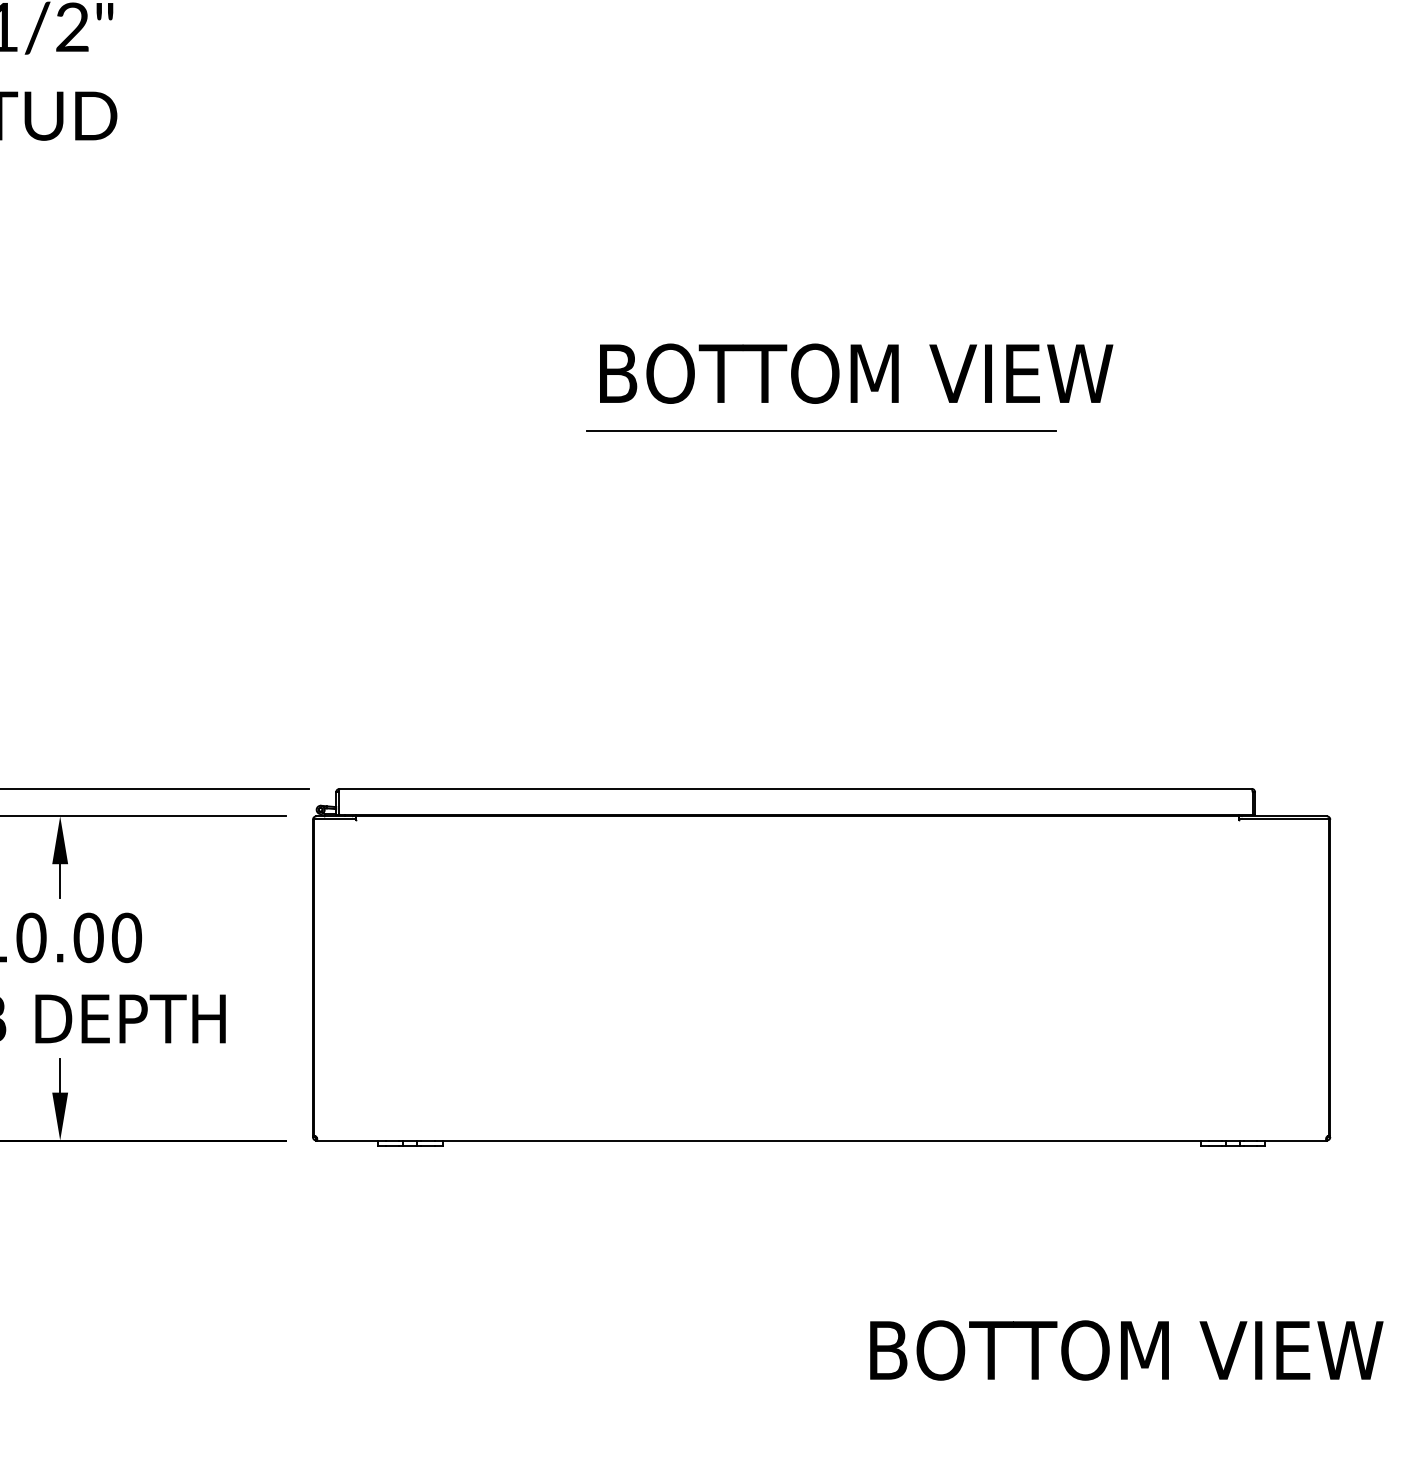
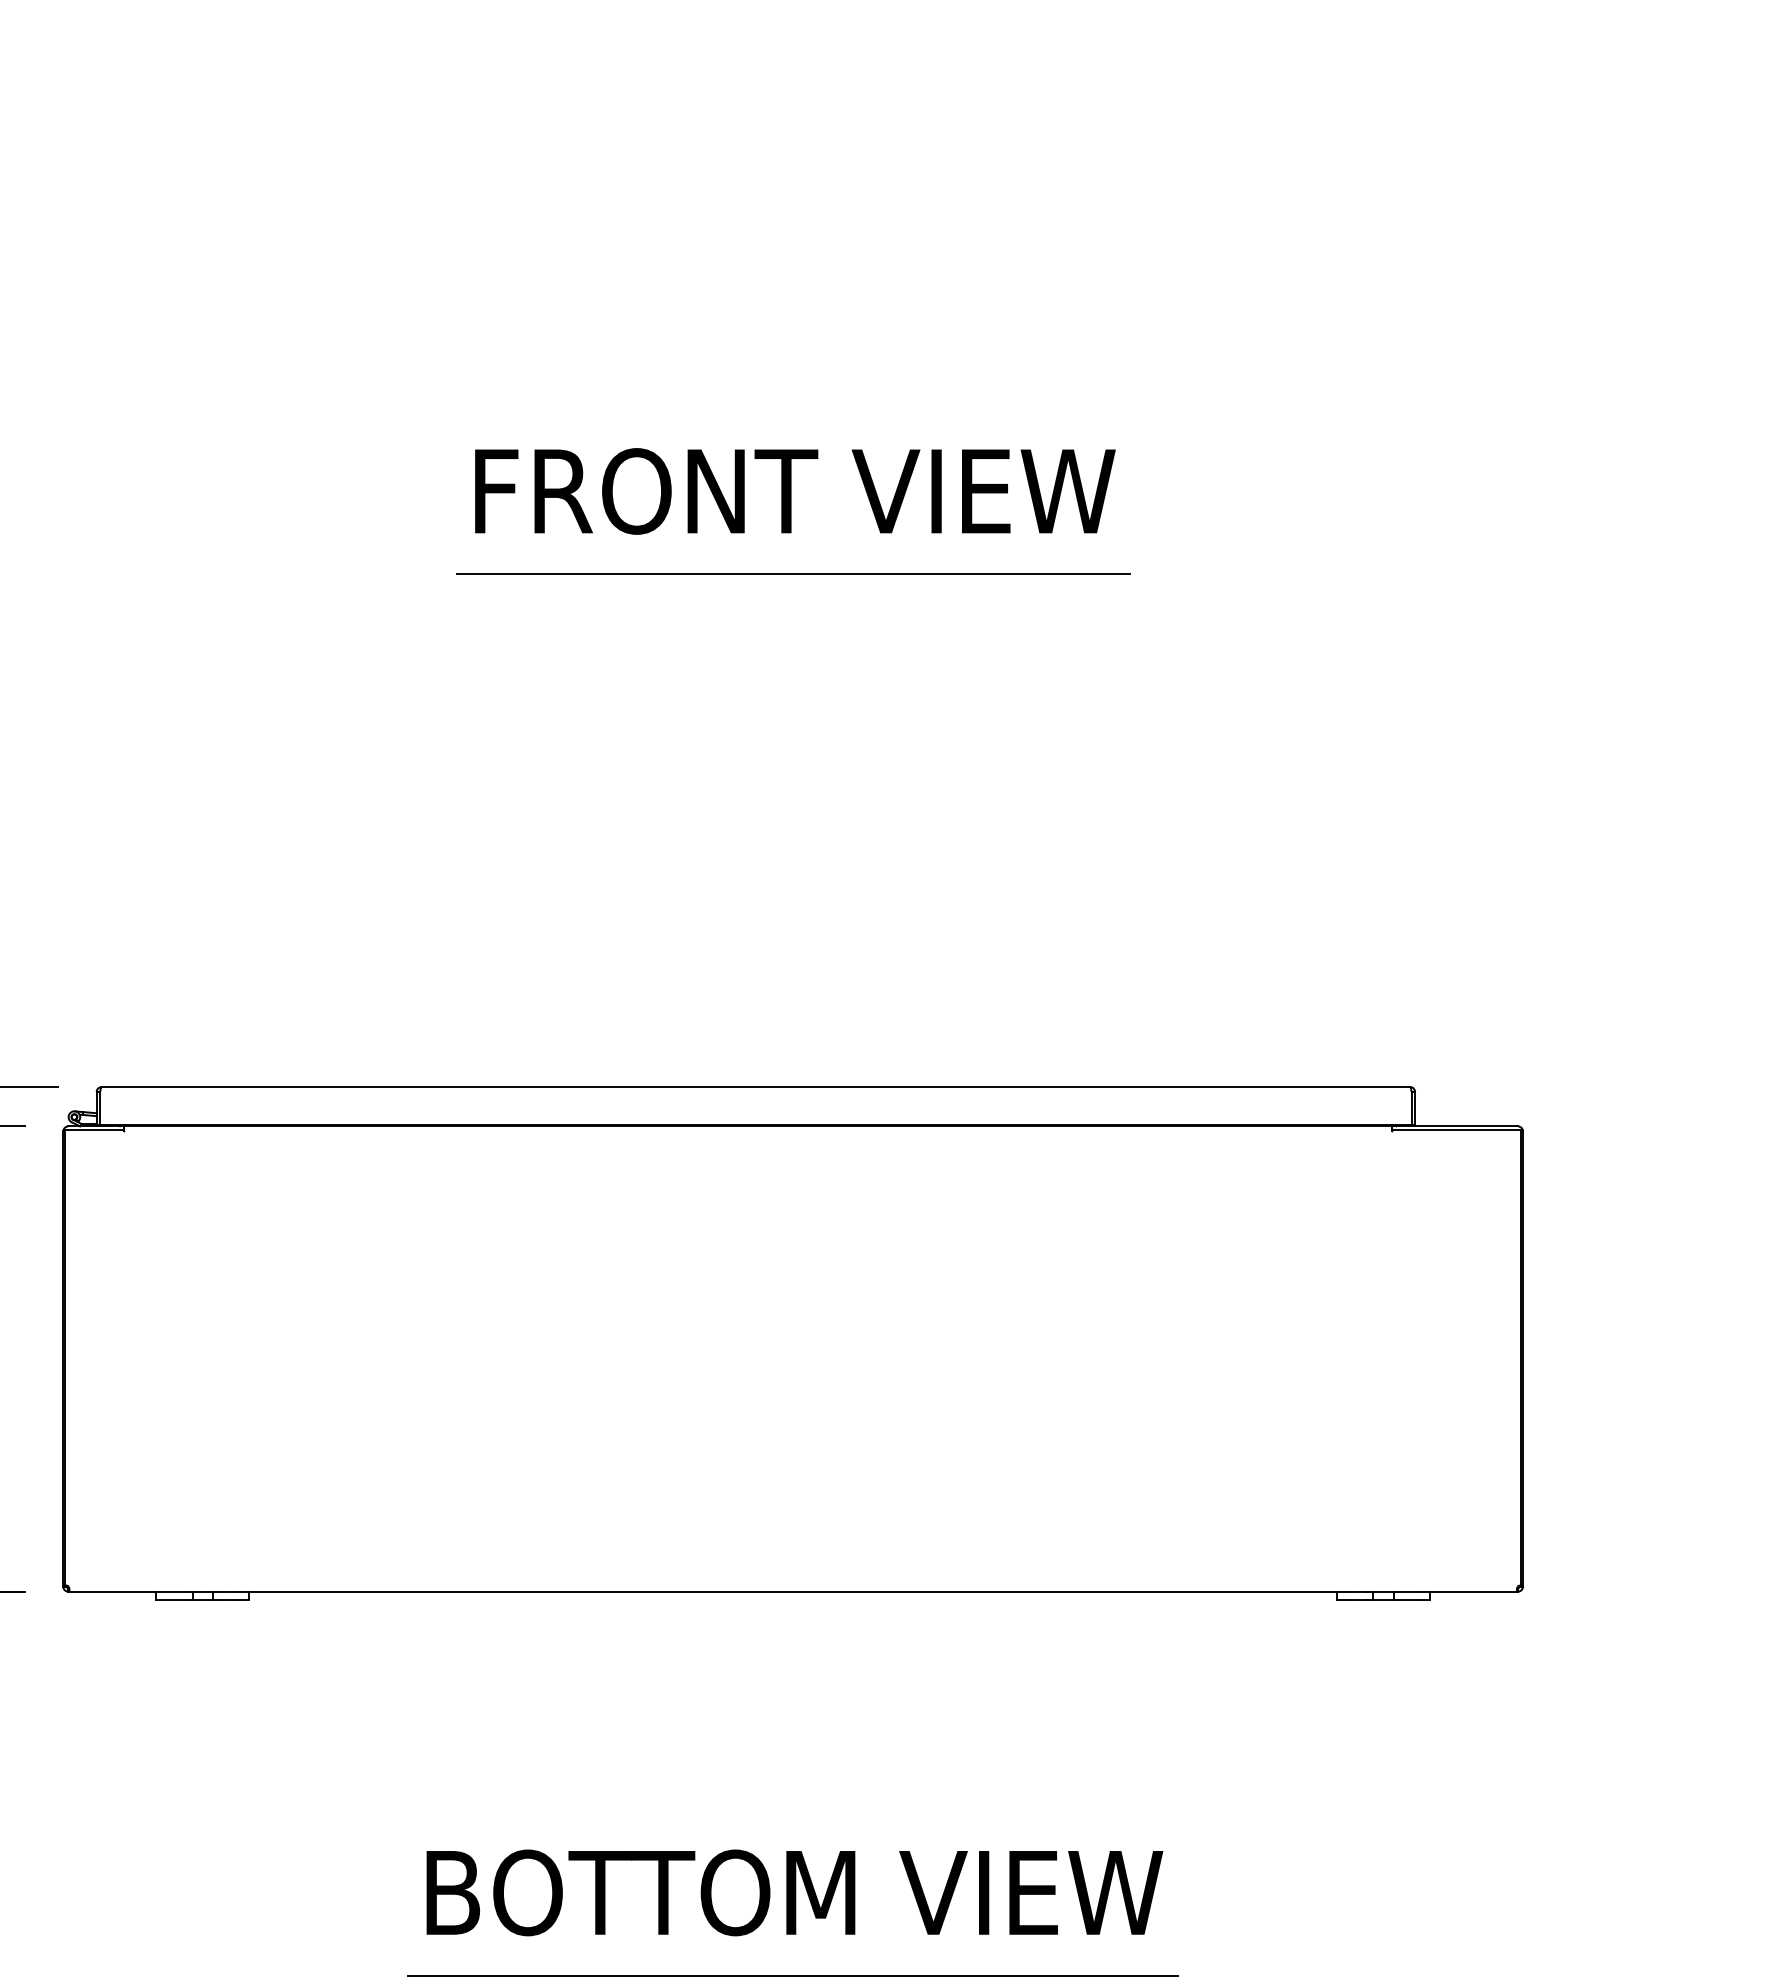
text: (860, 373) -> (848, 491), BOTTOM VIEW -> FRONT VIEW
text: (1126, 1350) -> (794, 1892), moved
line: (821, 1408) -> (792, 1976), added

